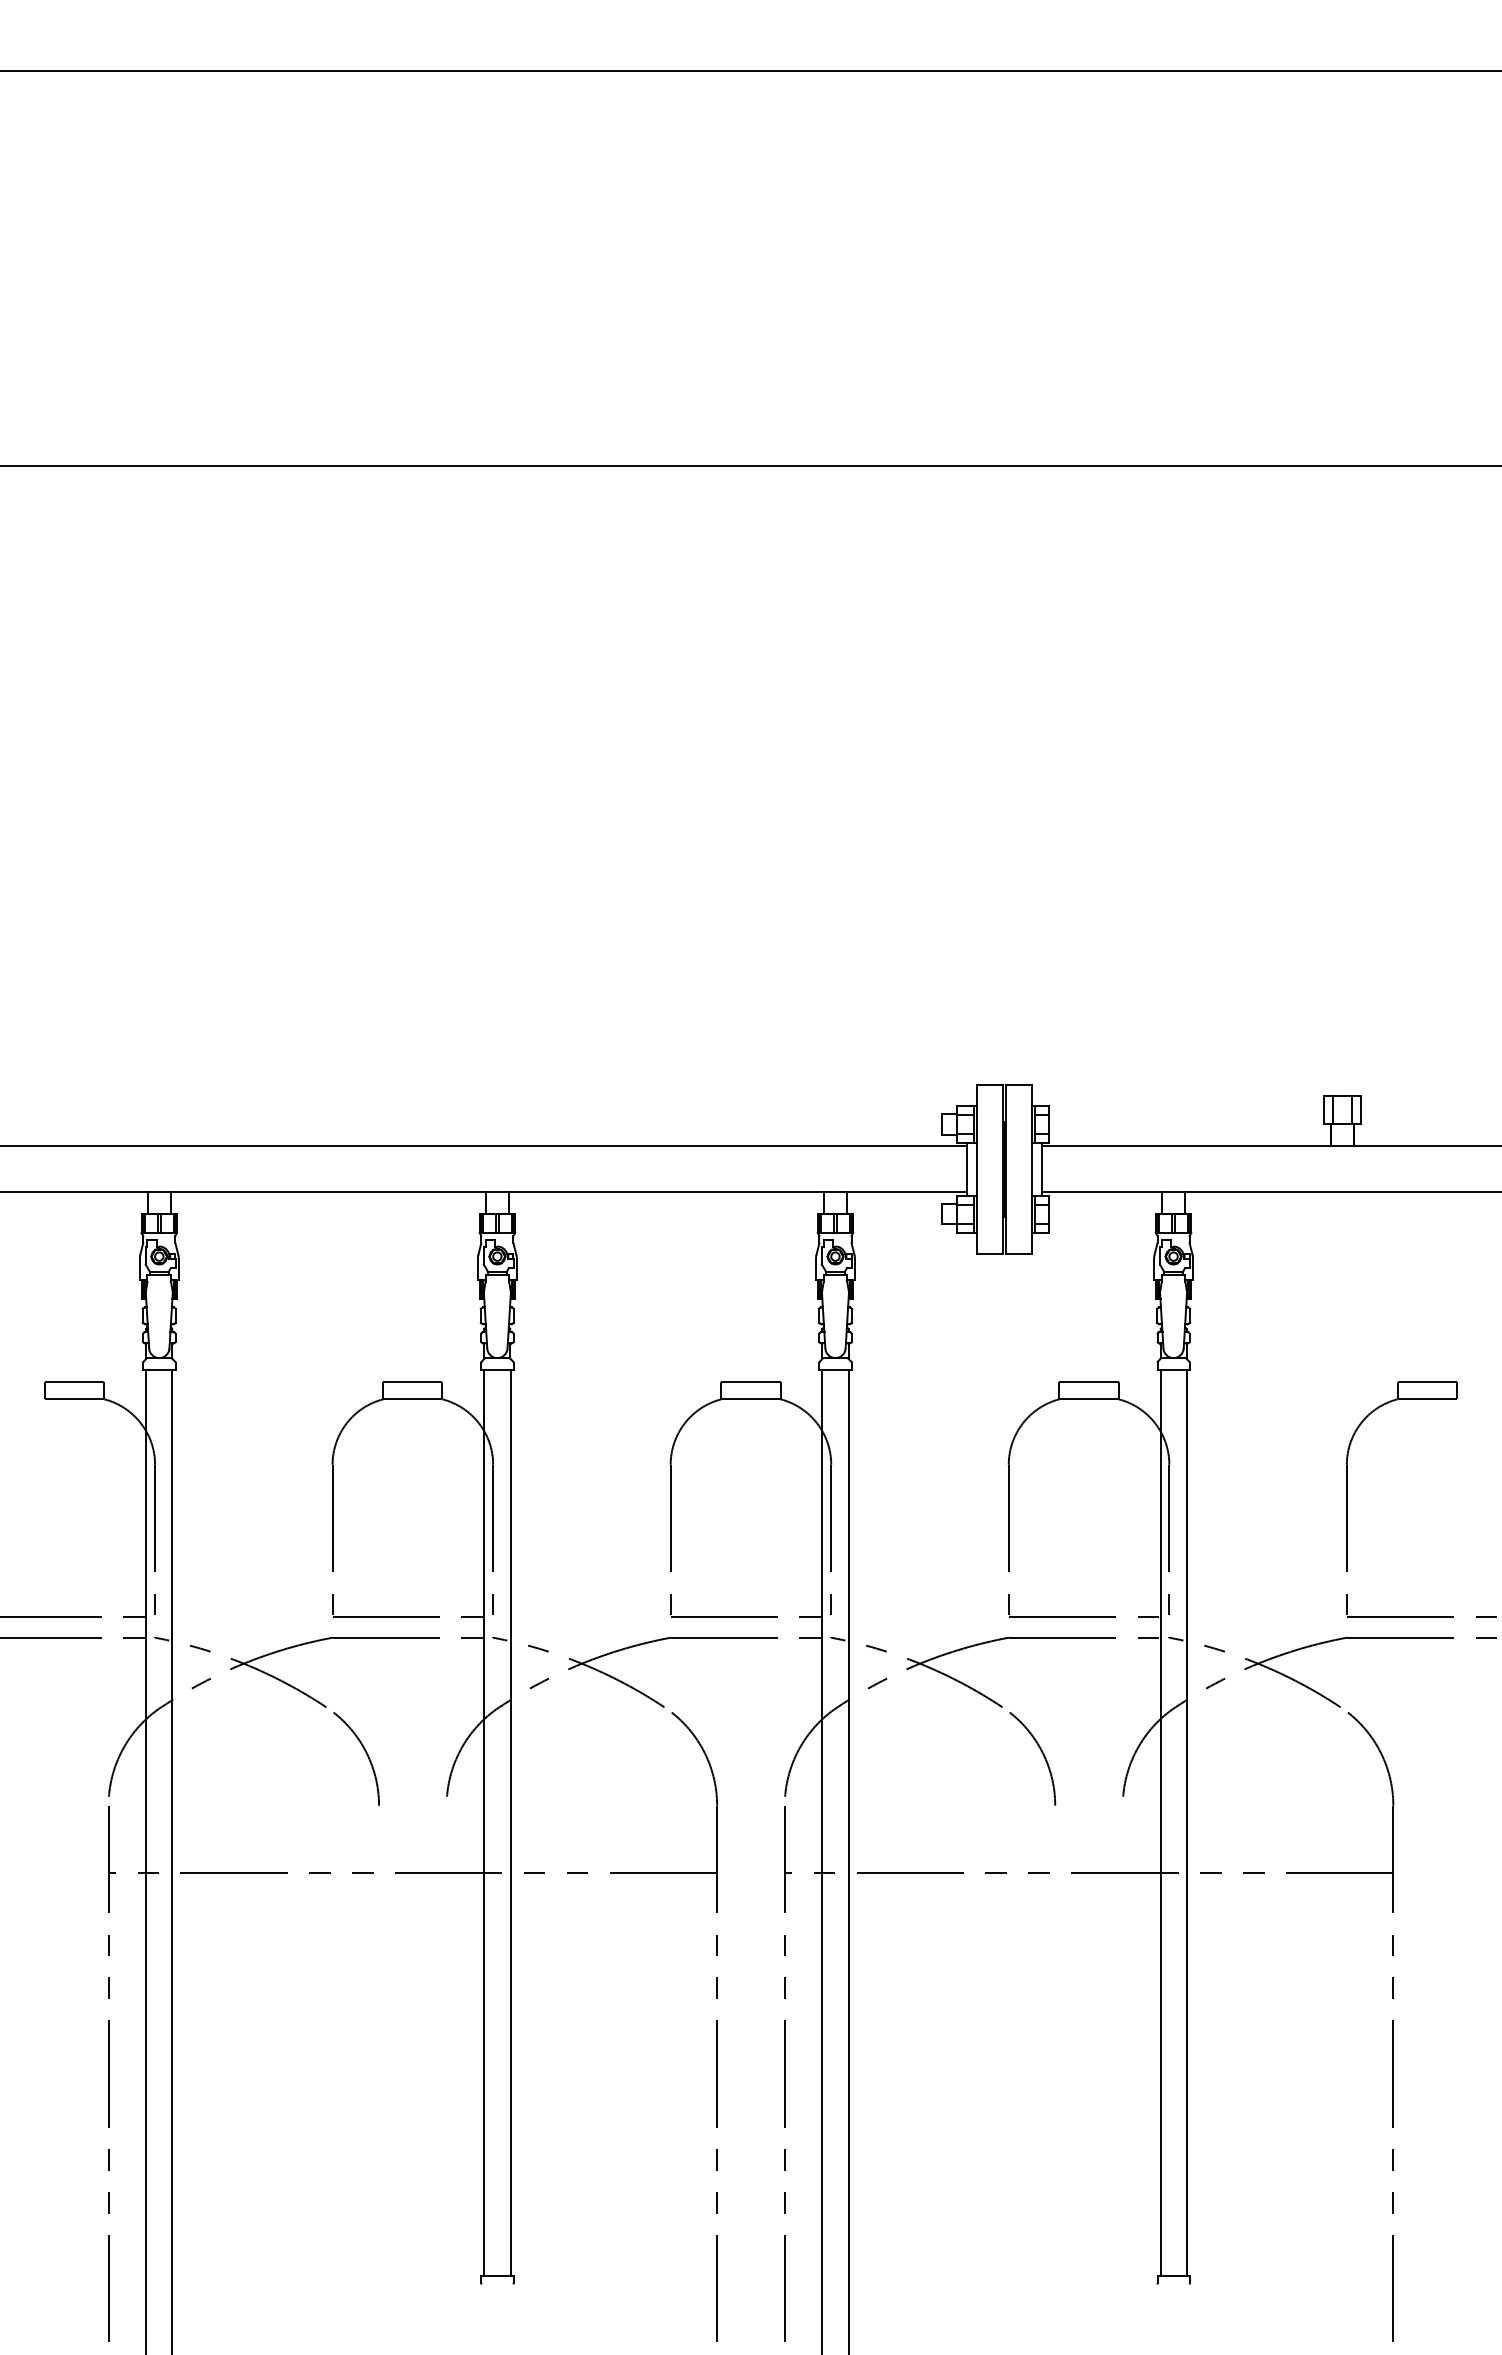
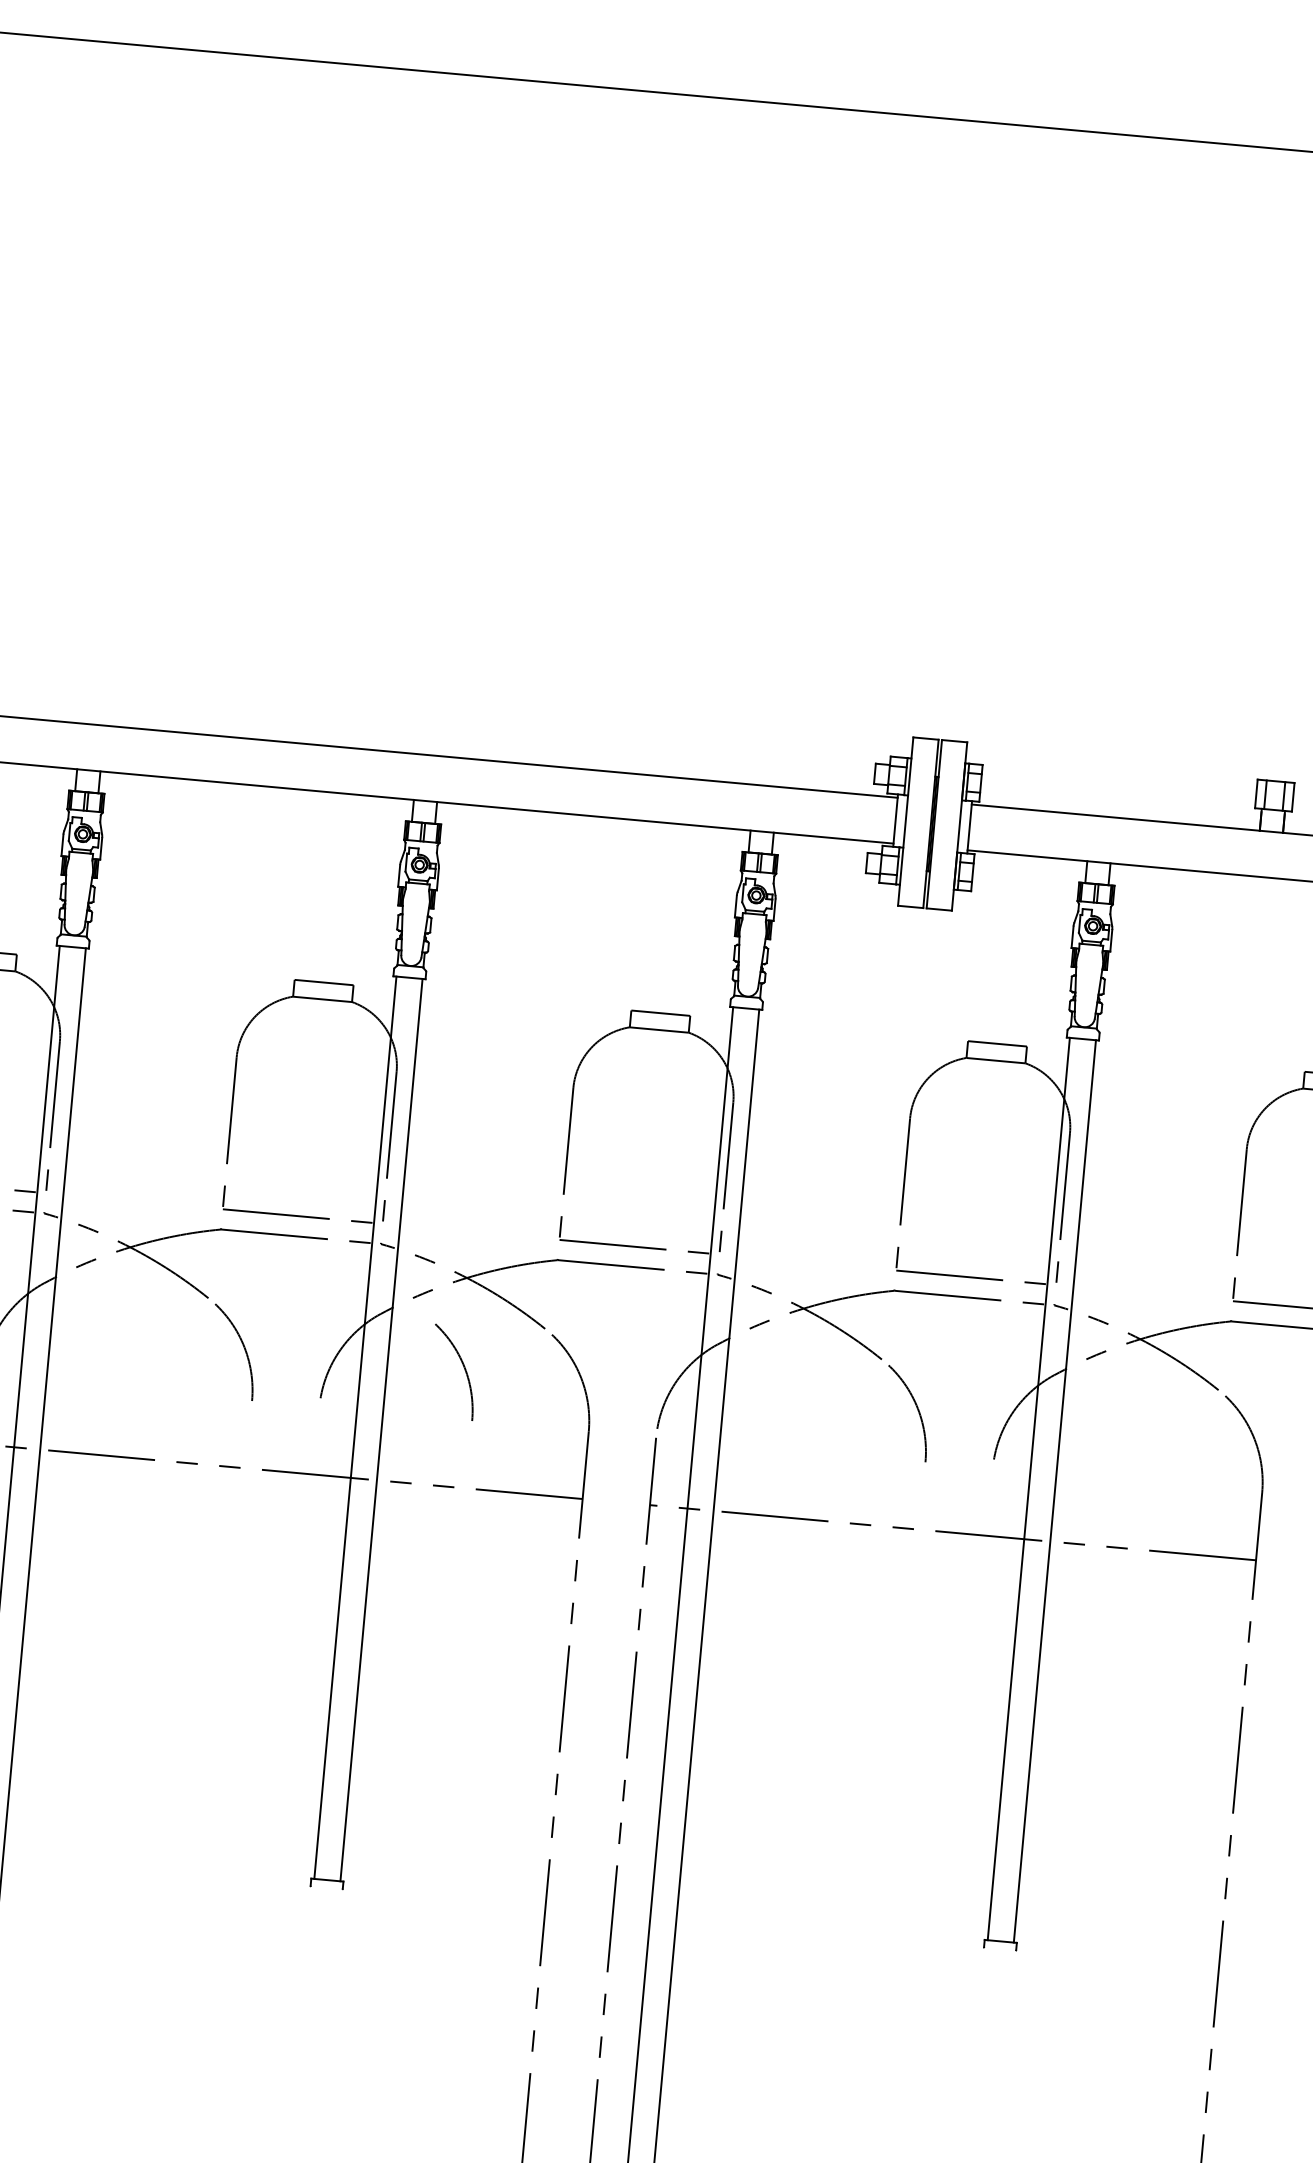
arc: (586, 1753) -> (463, 1367), added

